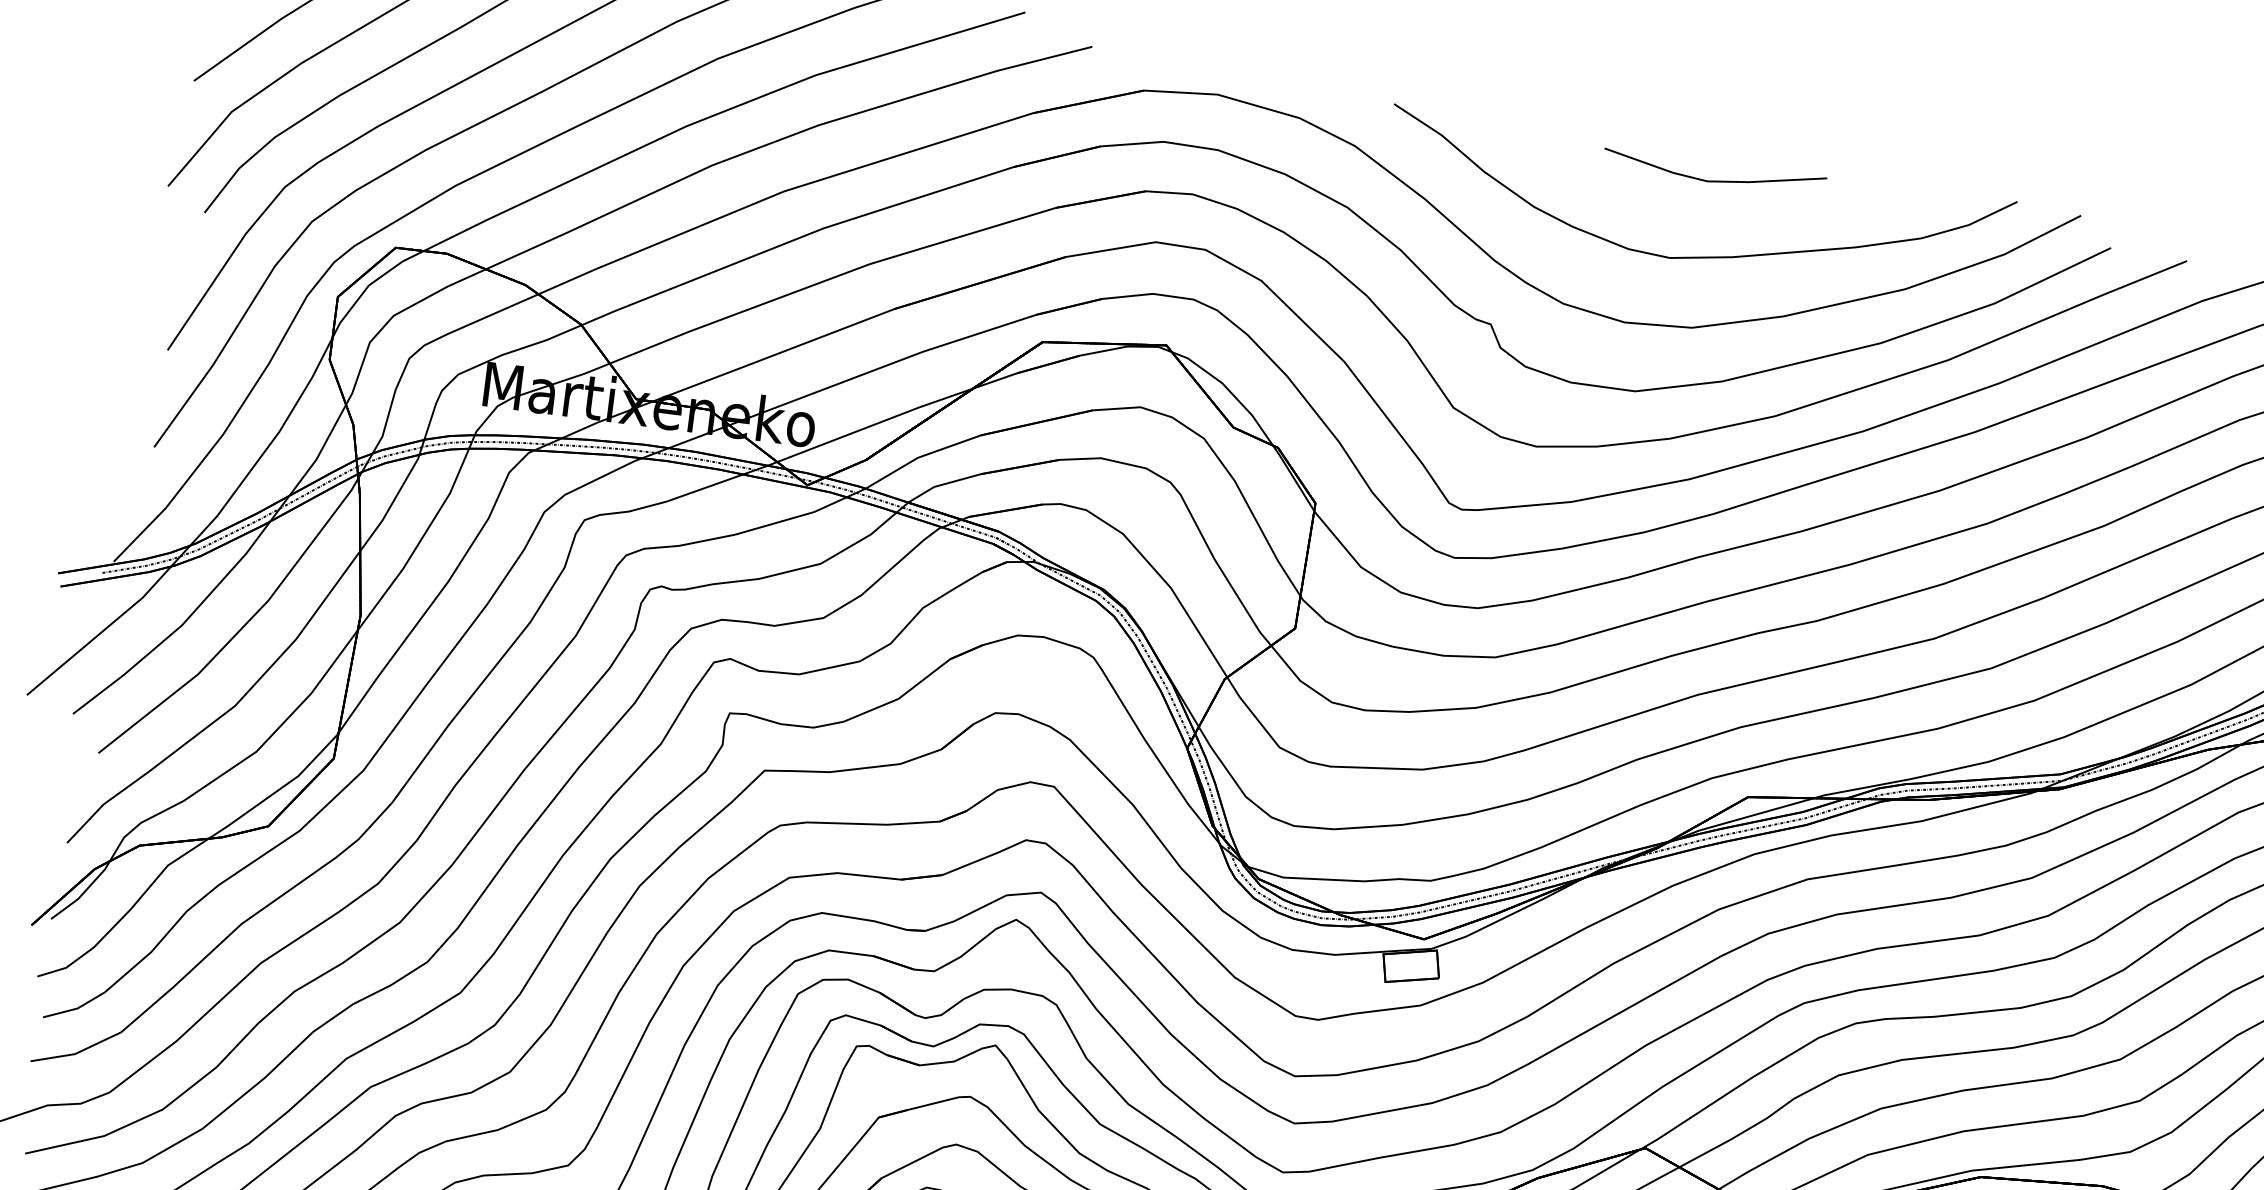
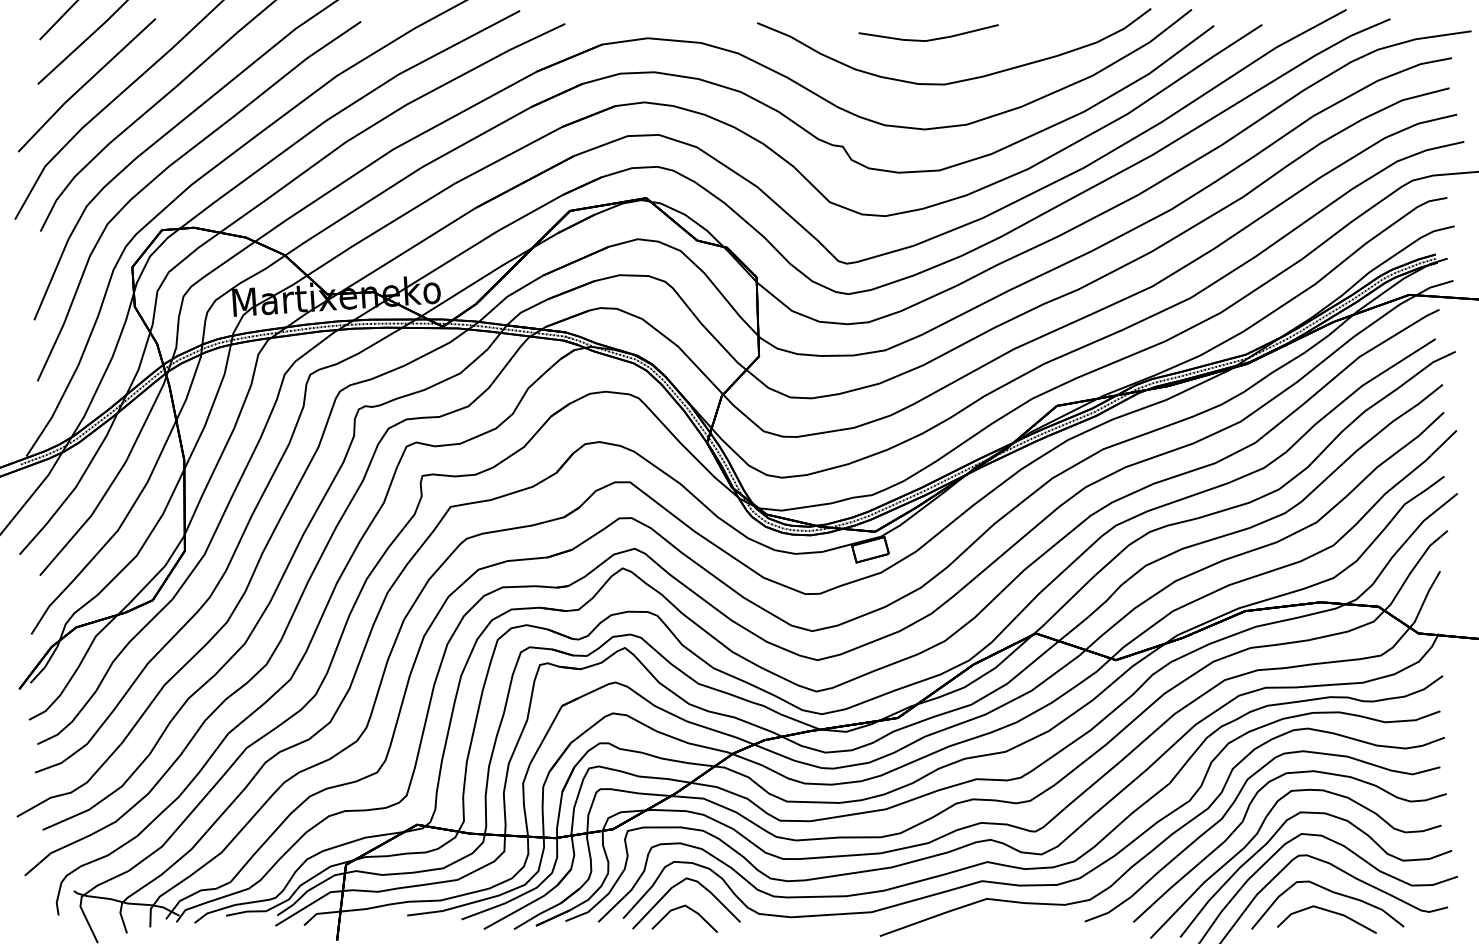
part: (1712, 179) -> (928, 39), moved

